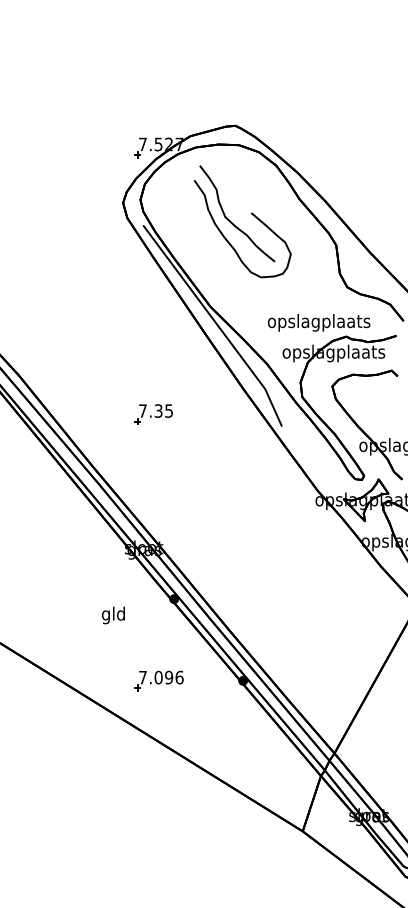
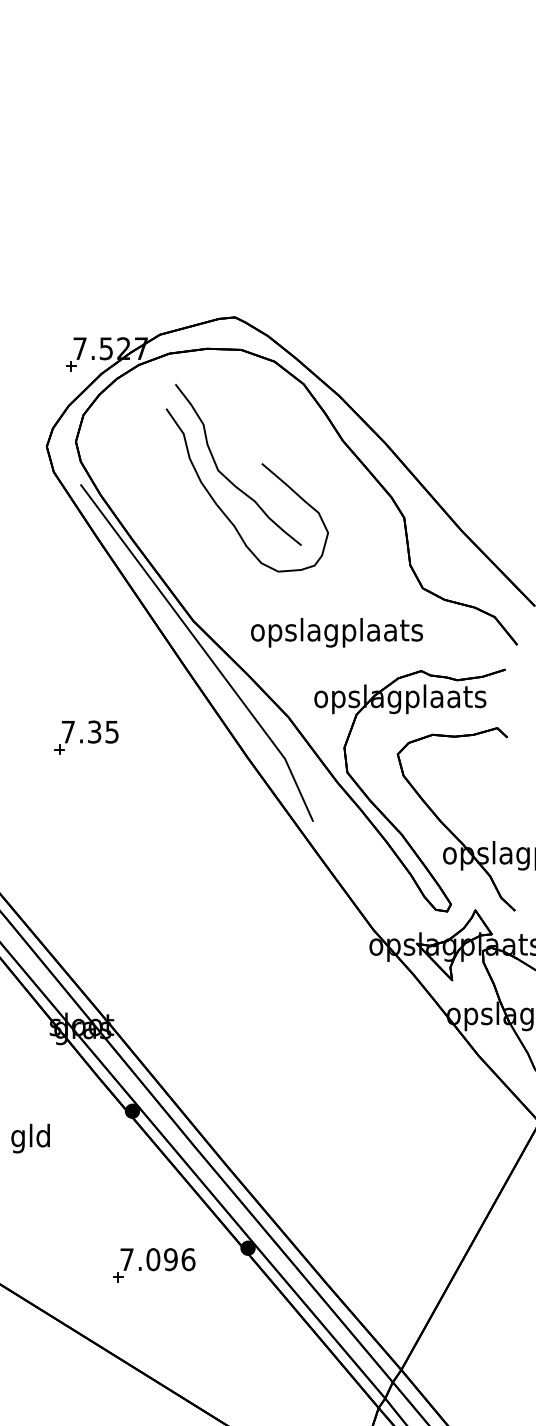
text: (318, 322) -> (335, 632), moved
part: (153, 414) -> (86, 737), moved
part: (158, 680) -> (153, 1264), moved

